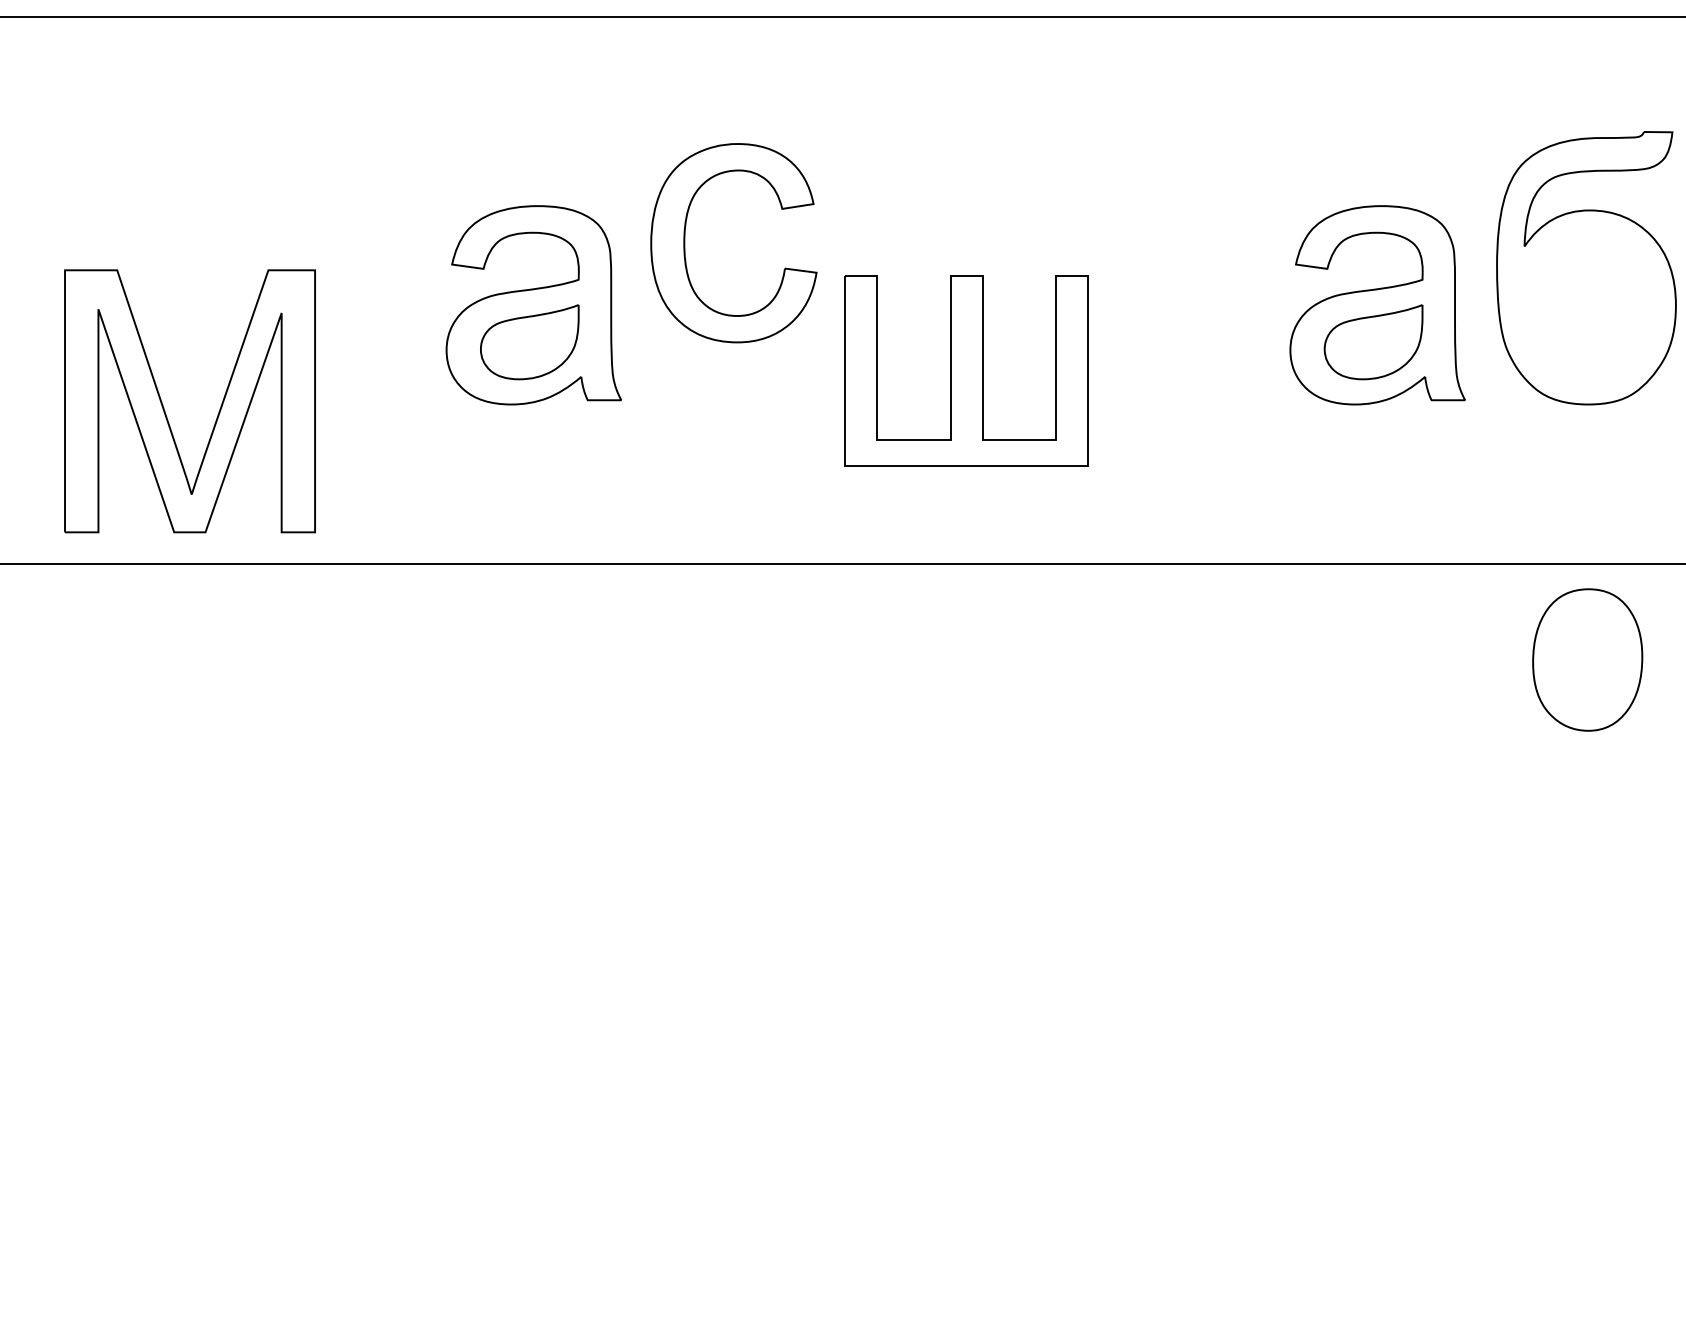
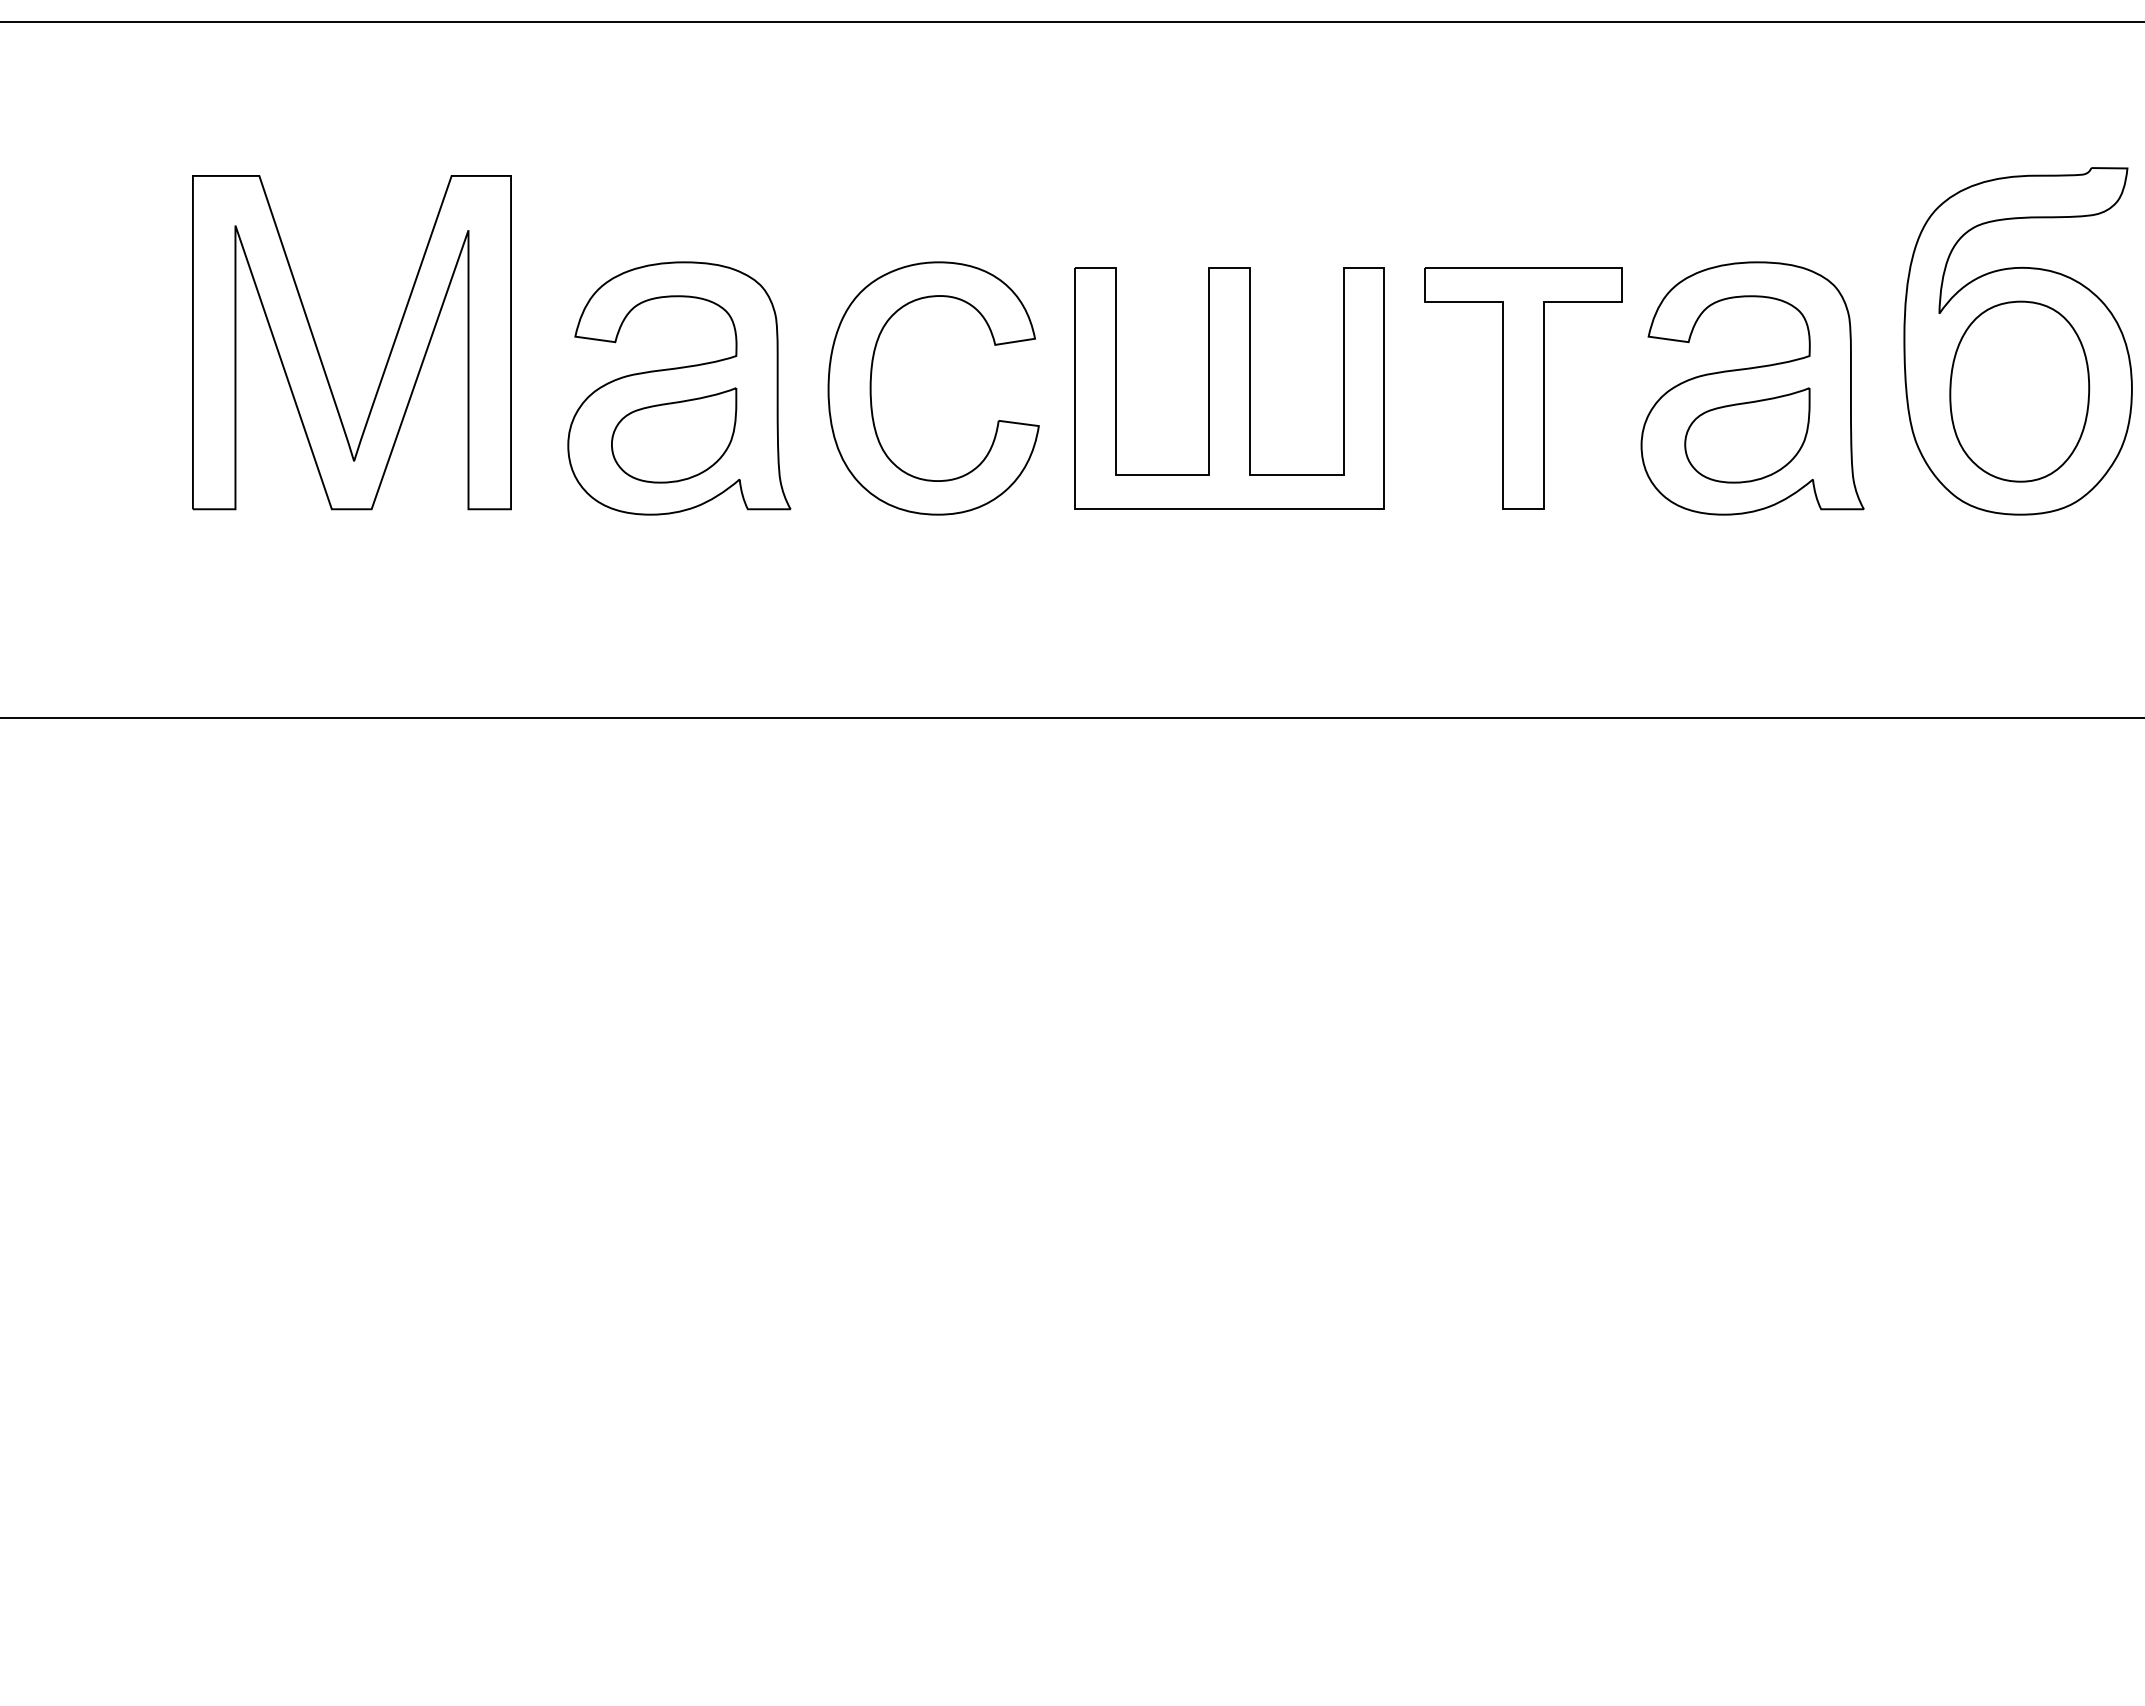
part: (684, 243) -> (871, 388), moved
part: (1197, 305) -> (1523, 388), added
part: (966, 371) -> (1229, 388), moved
part: (164, 409) -> (319, 352), moved
part: (1587, 659) -> (2019, 391), moved

